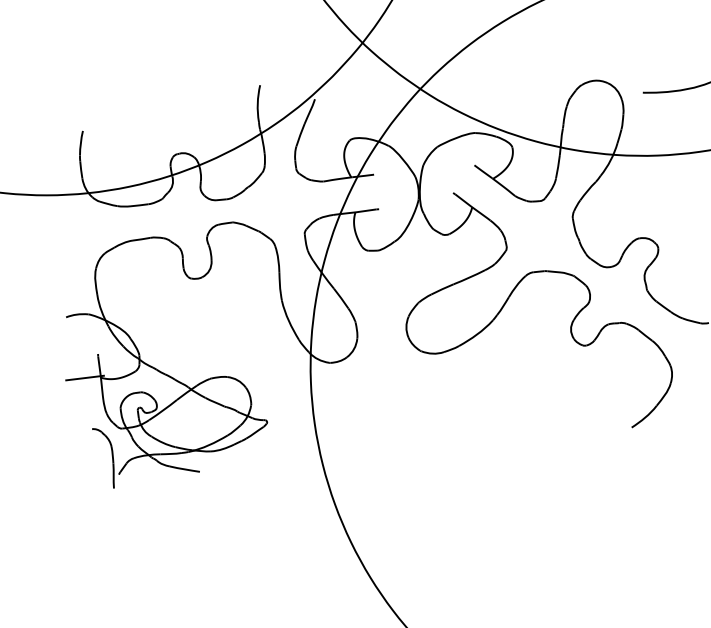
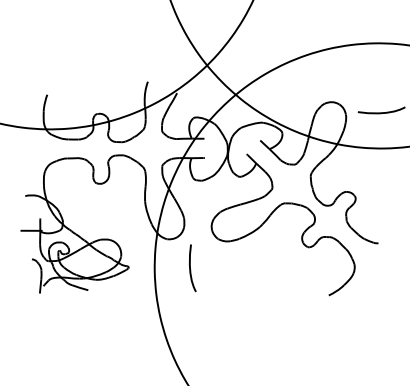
curve: (378, 410) -> (190, 268), added

